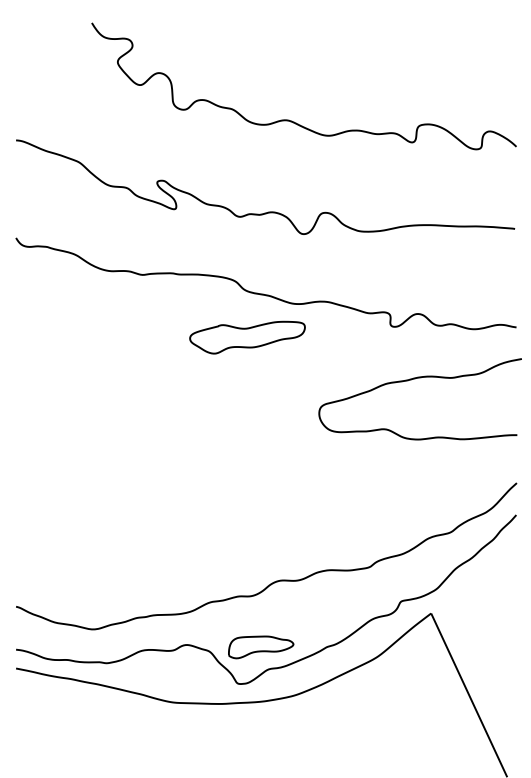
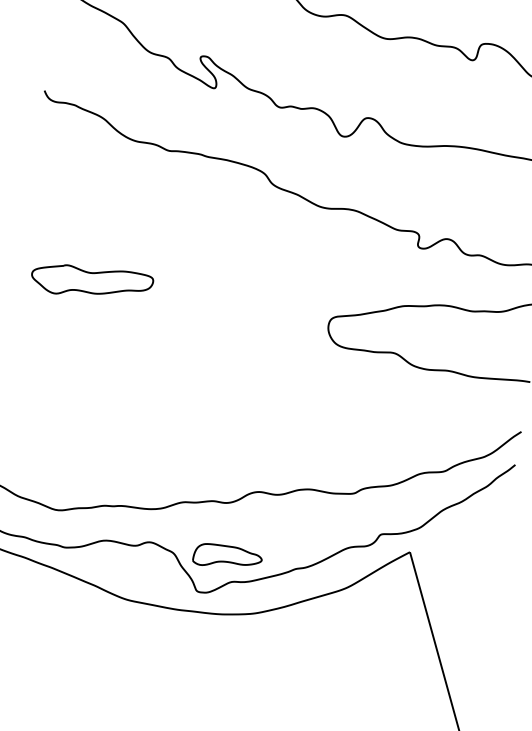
part: (247, 337) -> (91, 282), moved

